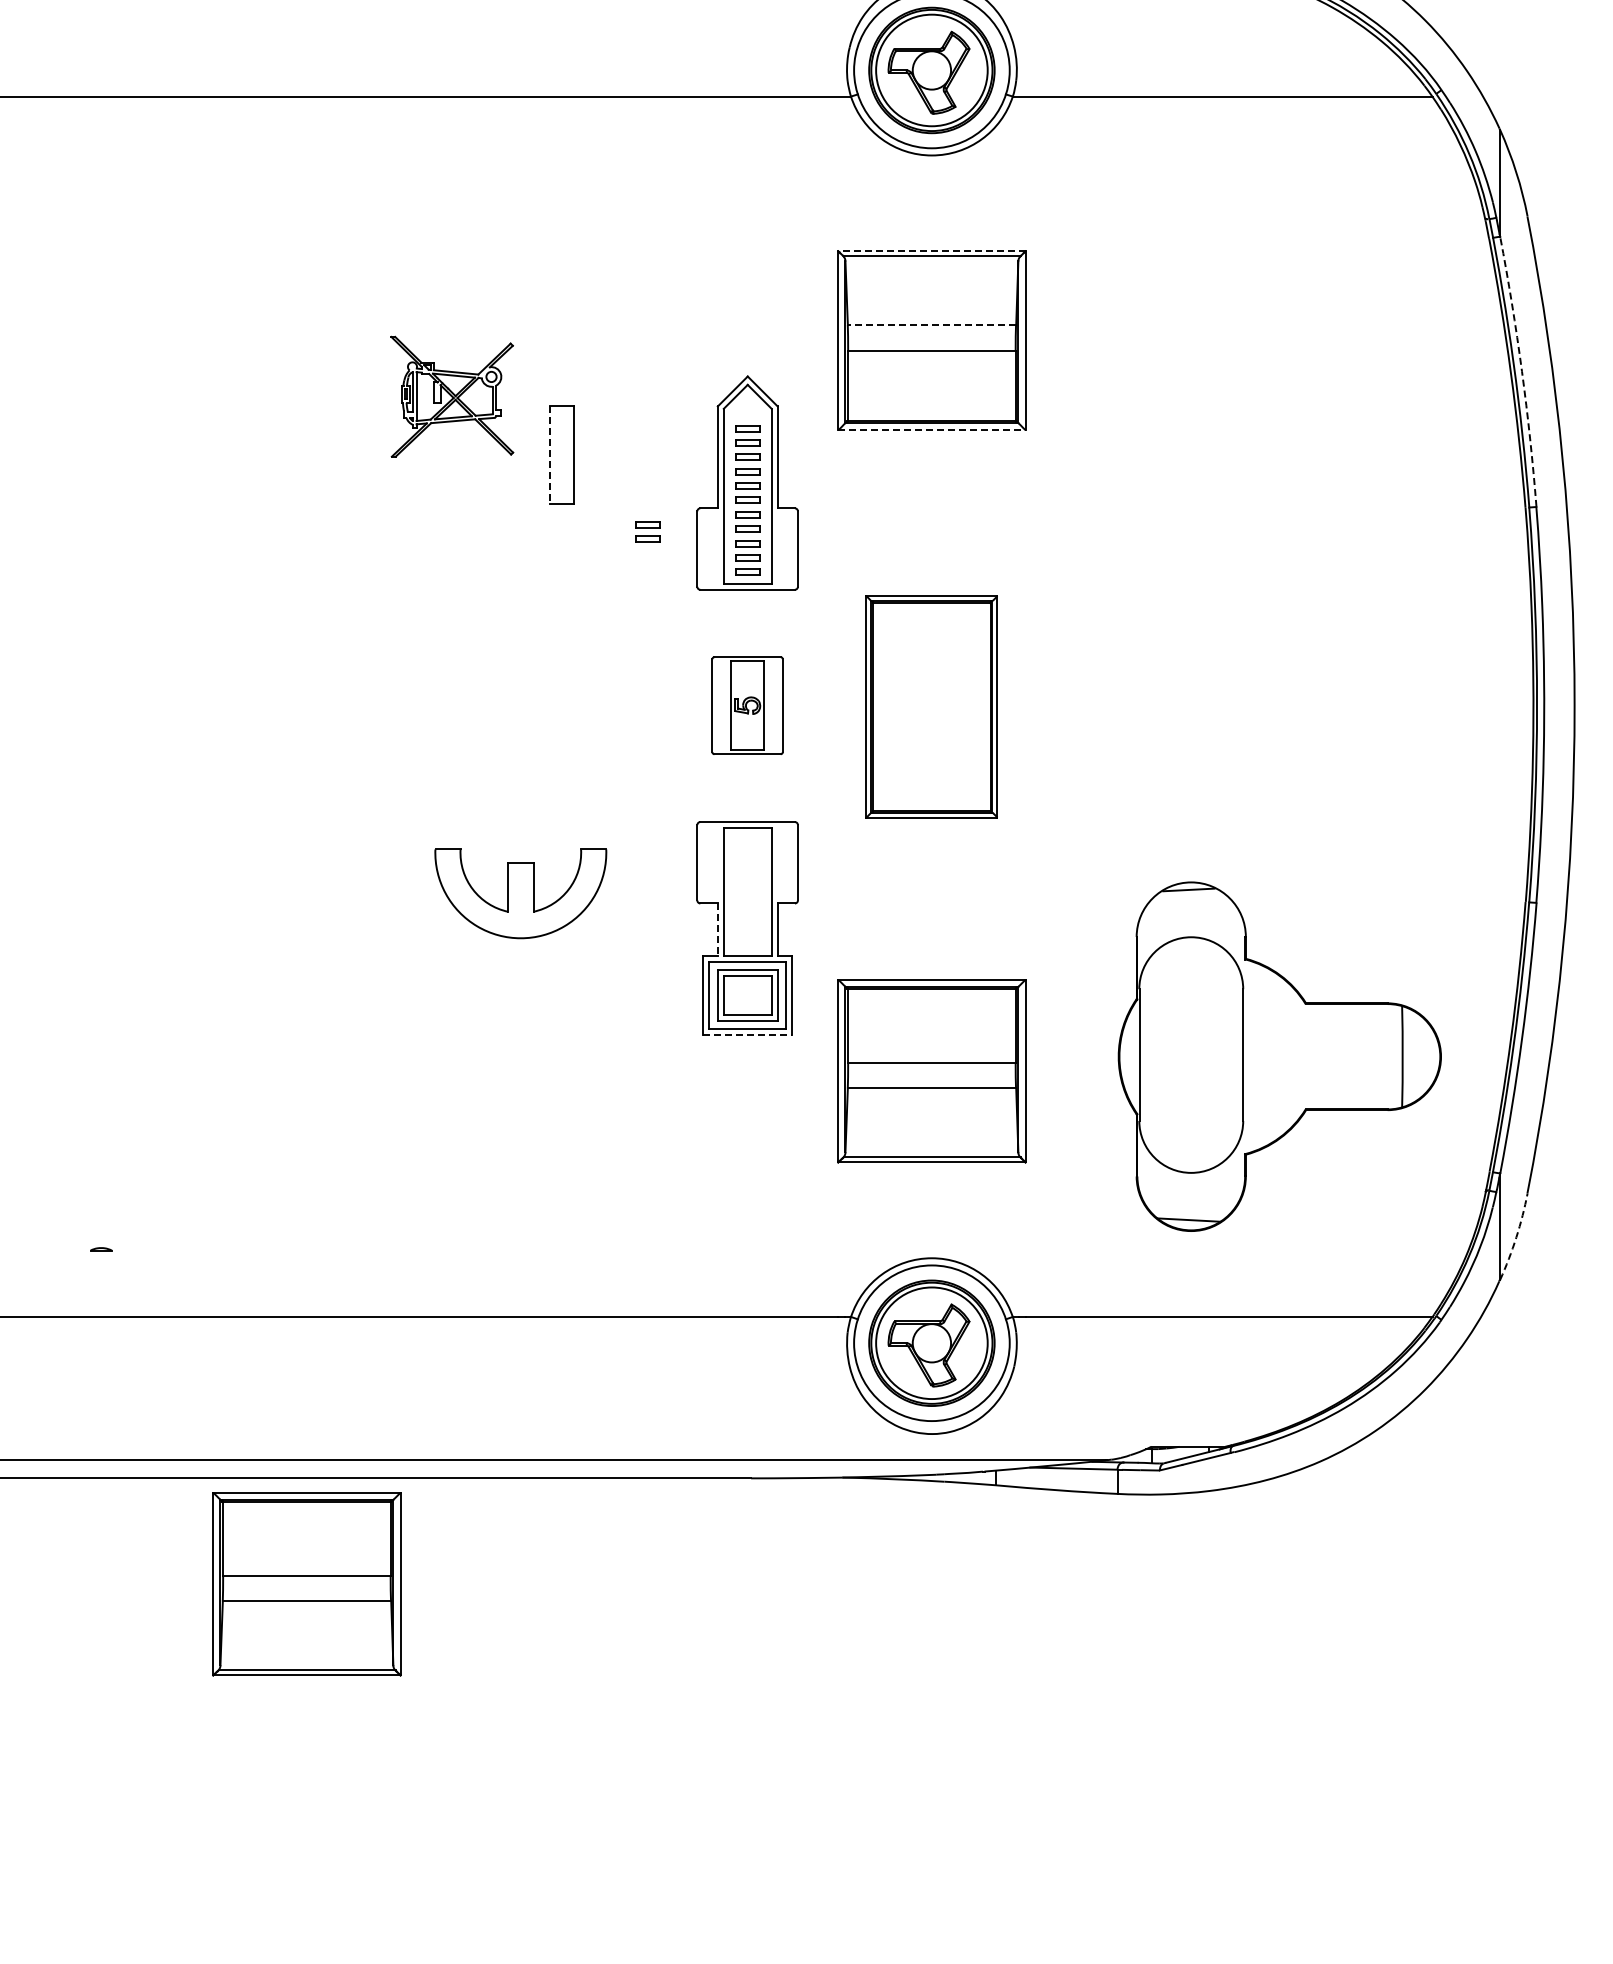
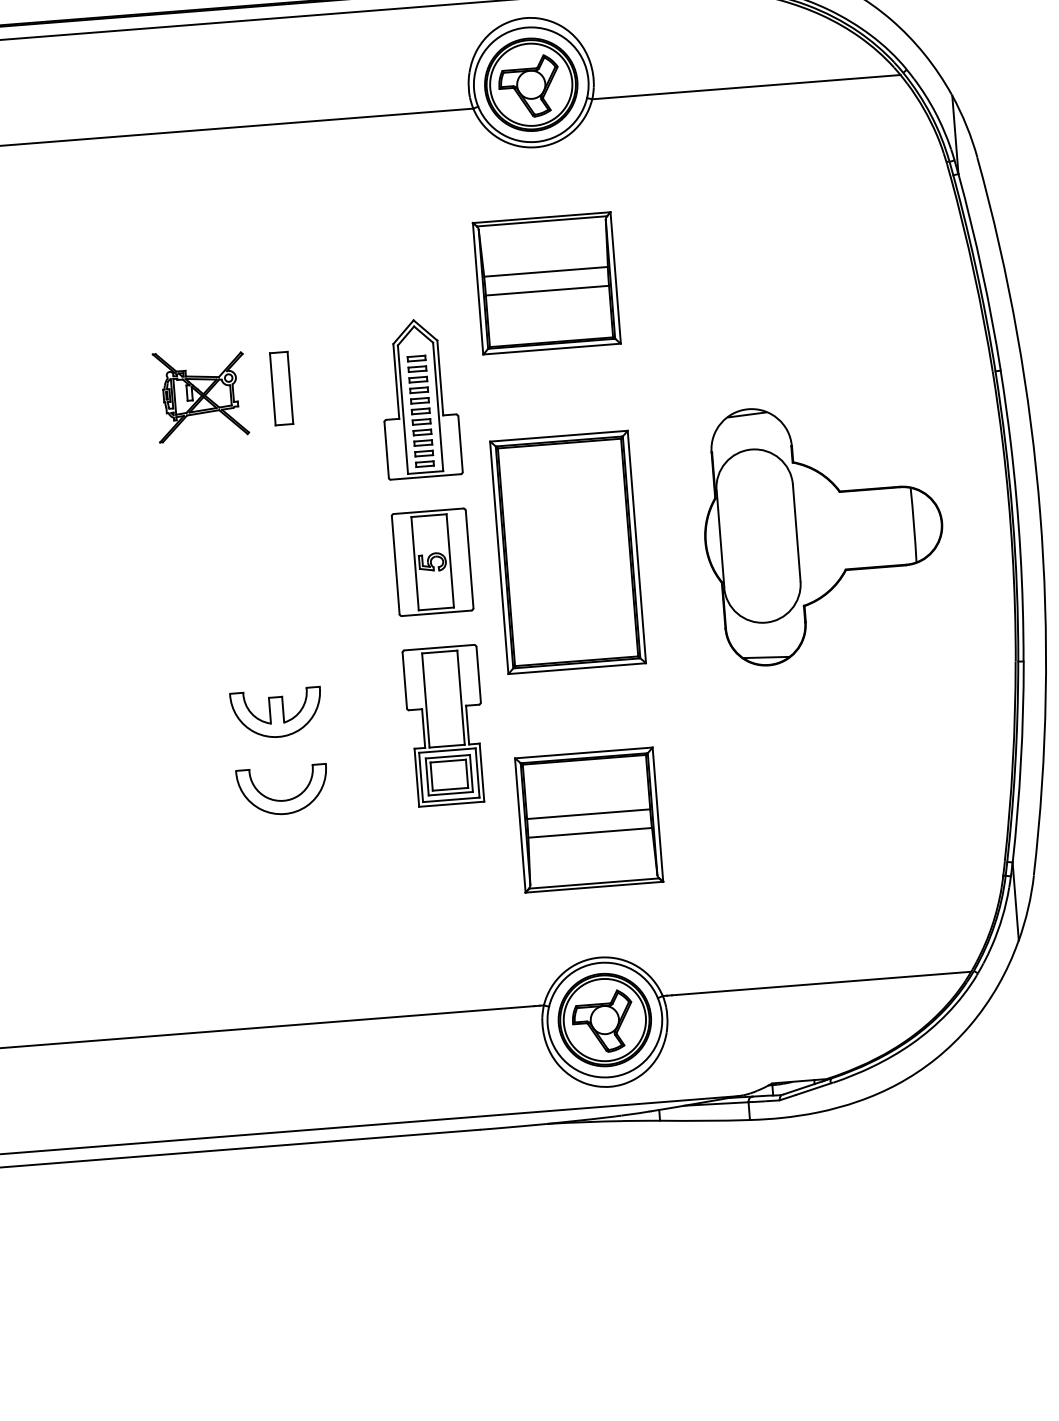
line: (931, 251) -> (541, 217), dashed -> solid
line: (931, 325) -> (545, 272), dashed -> solid
arc: (1521, 371) -> (981, 271), dashed -> solid
part: (452, 396) -> (201, 394), moved
line: (931, 430) -> (551, 349), dashed -> solid
line: (549, 455) -> (272, 389), dashed -> solid
part: (647, 531) -> (348, 440), removed
part: (747, 705) -> (432, 562), size x1.43
part: (931, 706) -> (567, 552), size x1.43
part: (520, 893) -> (276, 713), size x0.71
line: (717, 930) -> (423, 729), dashed -> solid
part: (520, 1011) -> (283, 800), added
line: (748, 1035) -> (452, 804), dashed -> solid
part: (1279, 1056) -> (823, 532), moved
arc: (1516, 1237) -> (1028, 908), dashed -> solid
part: (306, 1584) -> (159, 1233), removed

